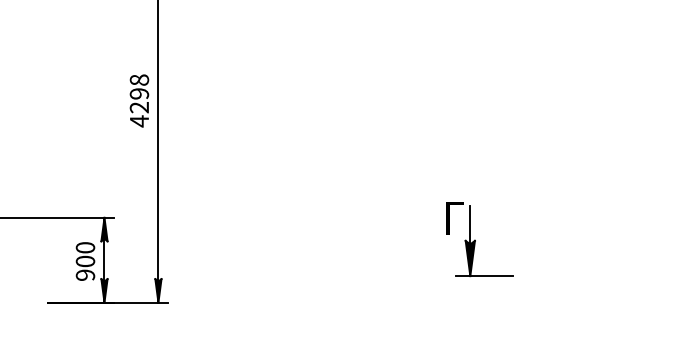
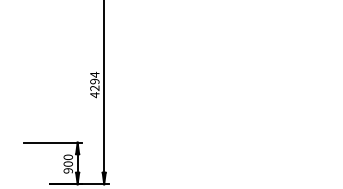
text: (138, 79) -> (94, 74), 4298 -> 4294
part: (479, 239) -> (262, 153), removed

